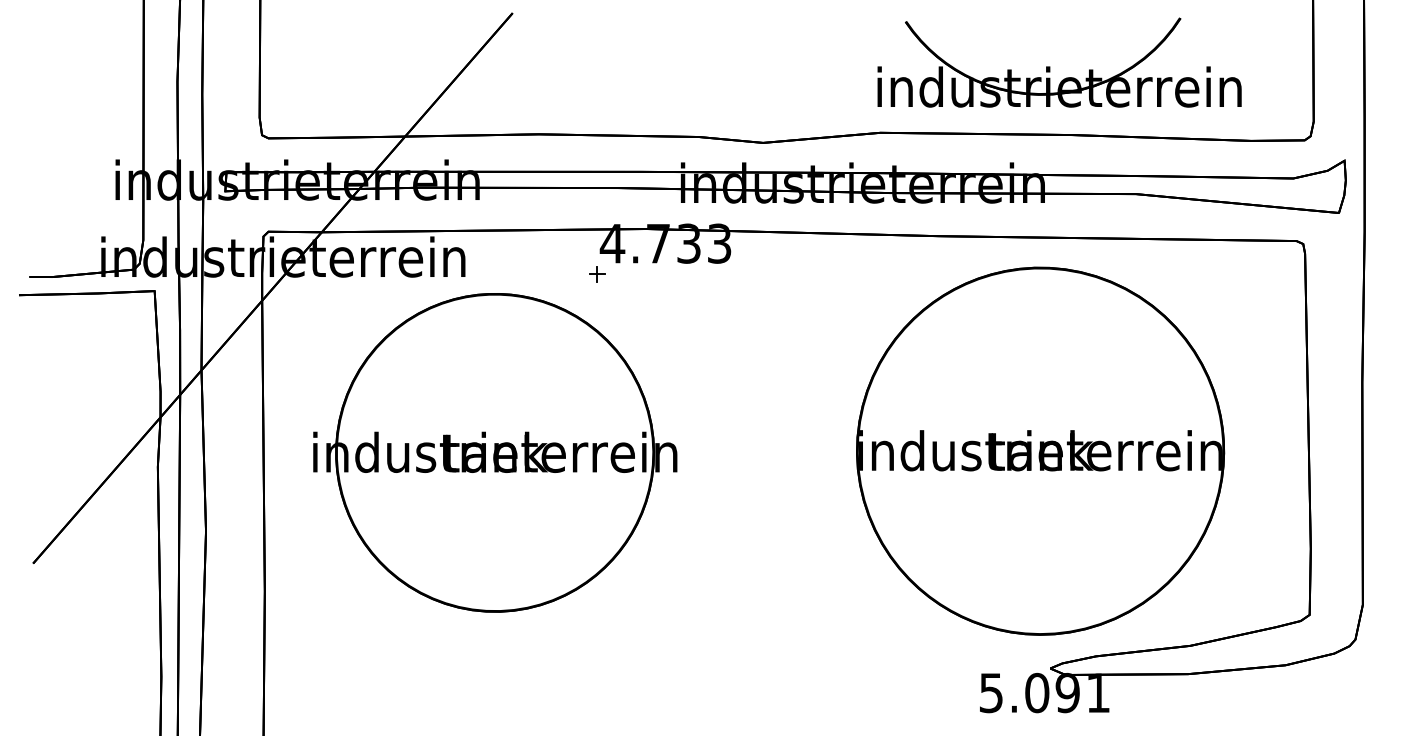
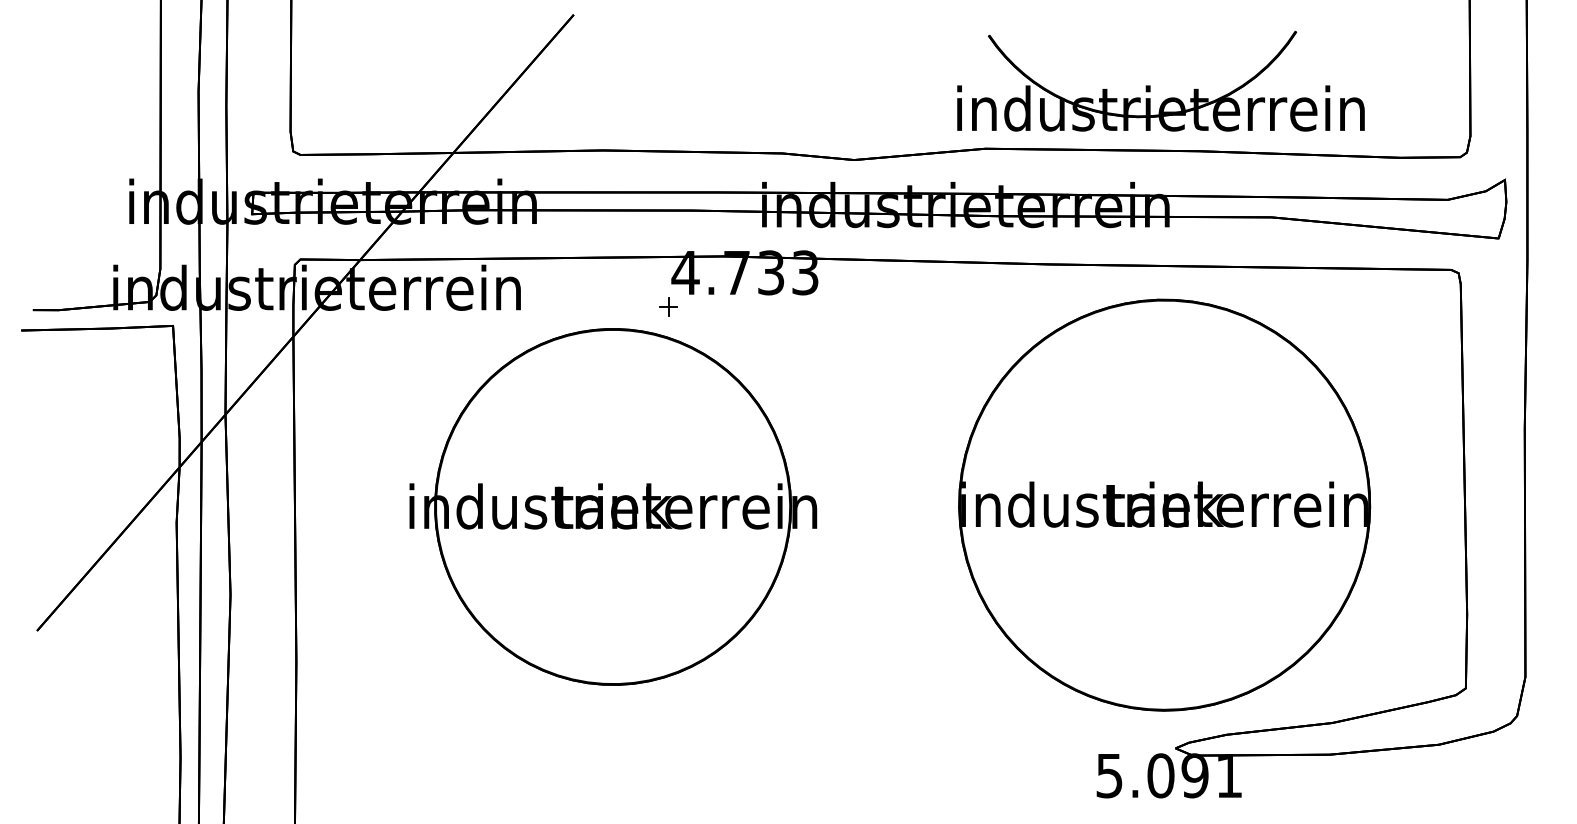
part: (1050, 66) -> (1150, 85), moved
part: (495, 452) -> (613, 506), moved

